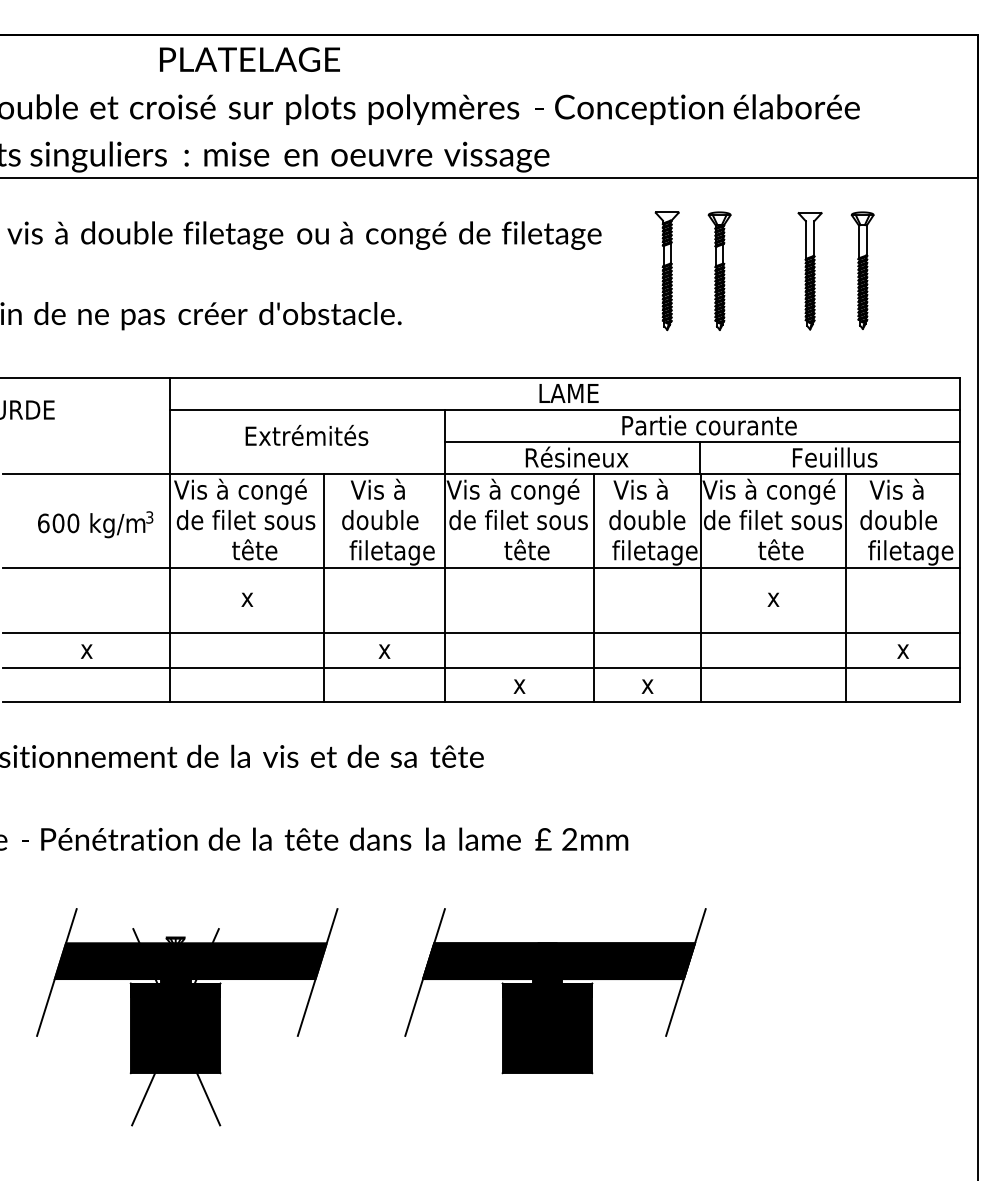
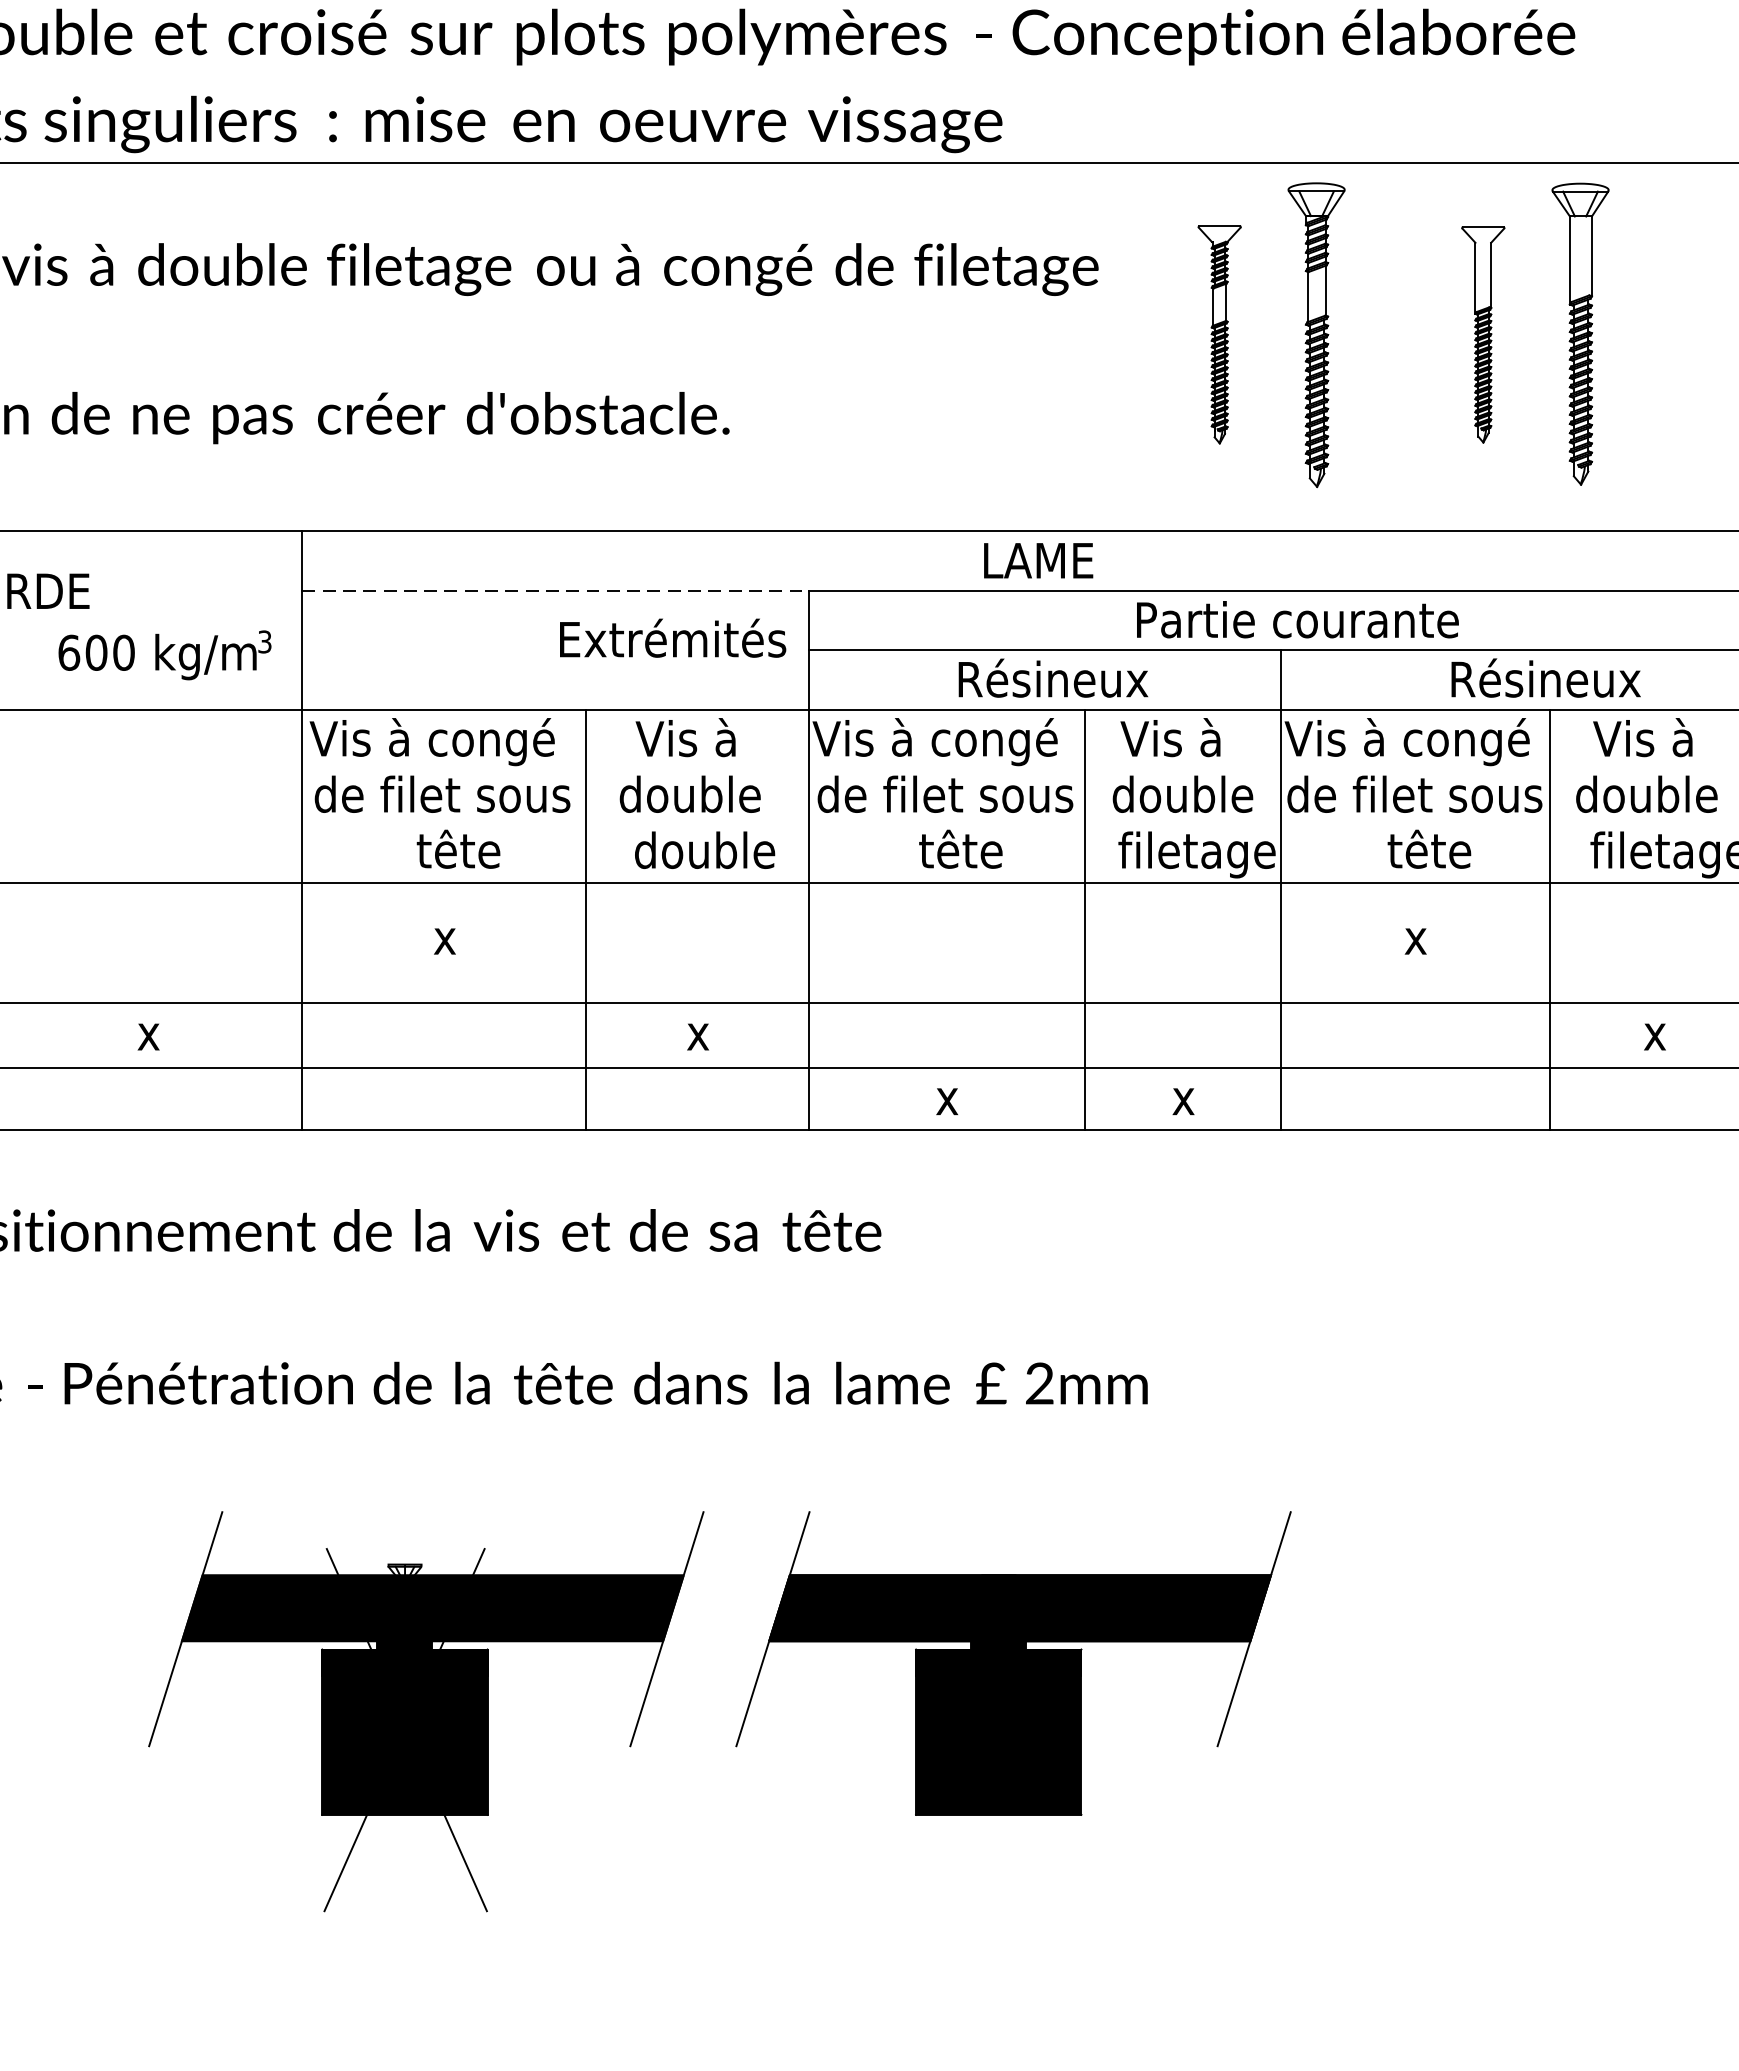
part: (719, 270) -> (1316, 333), size x1.4
part: (862, 270) -> (1580, 333), size x1.4
line: (307, 409) -> (555, 590), solid -> dashed
text: (306, 434) -> (672, 636), moved
text: (845, 456) -> (1548, 677), Feuillus -> Résineux
text: (95, 524) -> (164, 654), moved
text: (391, 552) -> (710, 854), filetage -> double
part: (187, 1017) -> (426, 1712), moved

